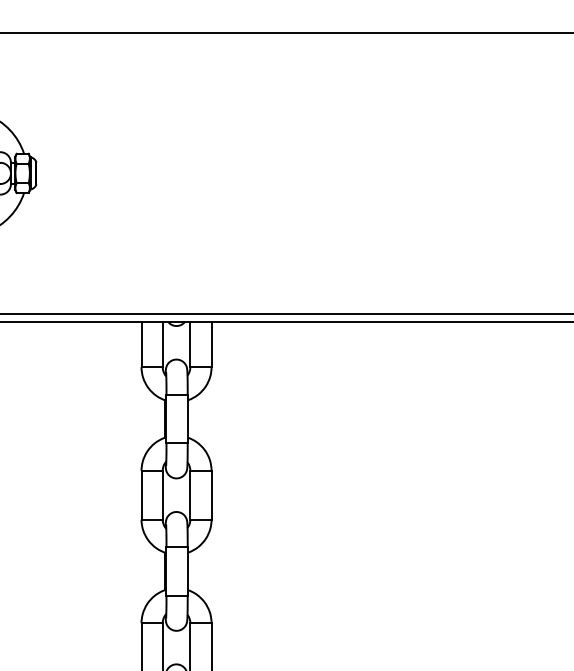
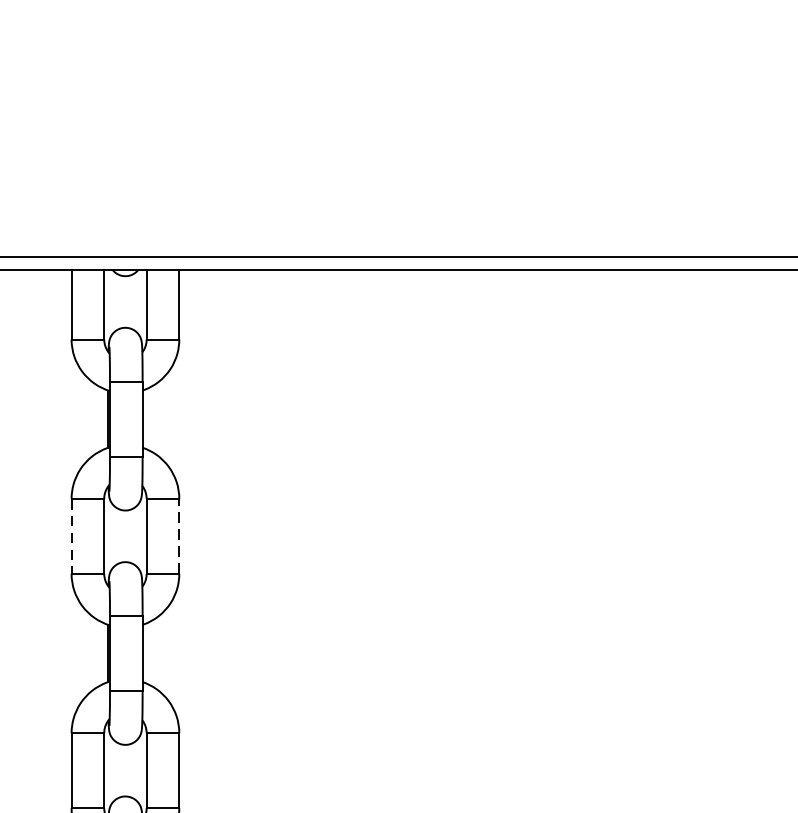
line: (211, 494) -> (179, 535), solid -> dashed
line: (141, 495) -> (71, 536), solid -> dashed

